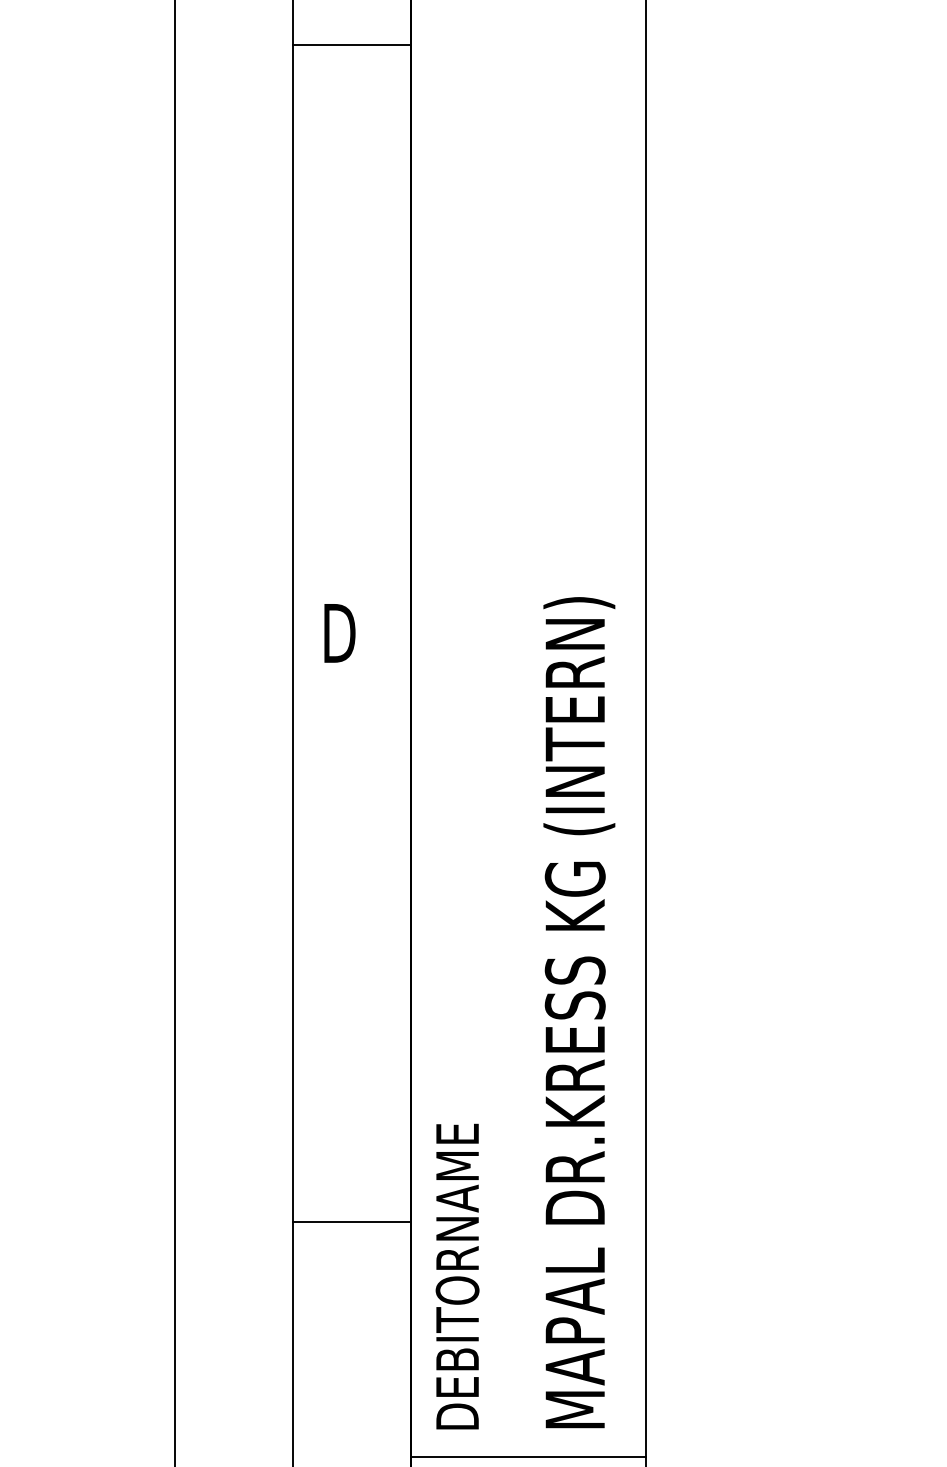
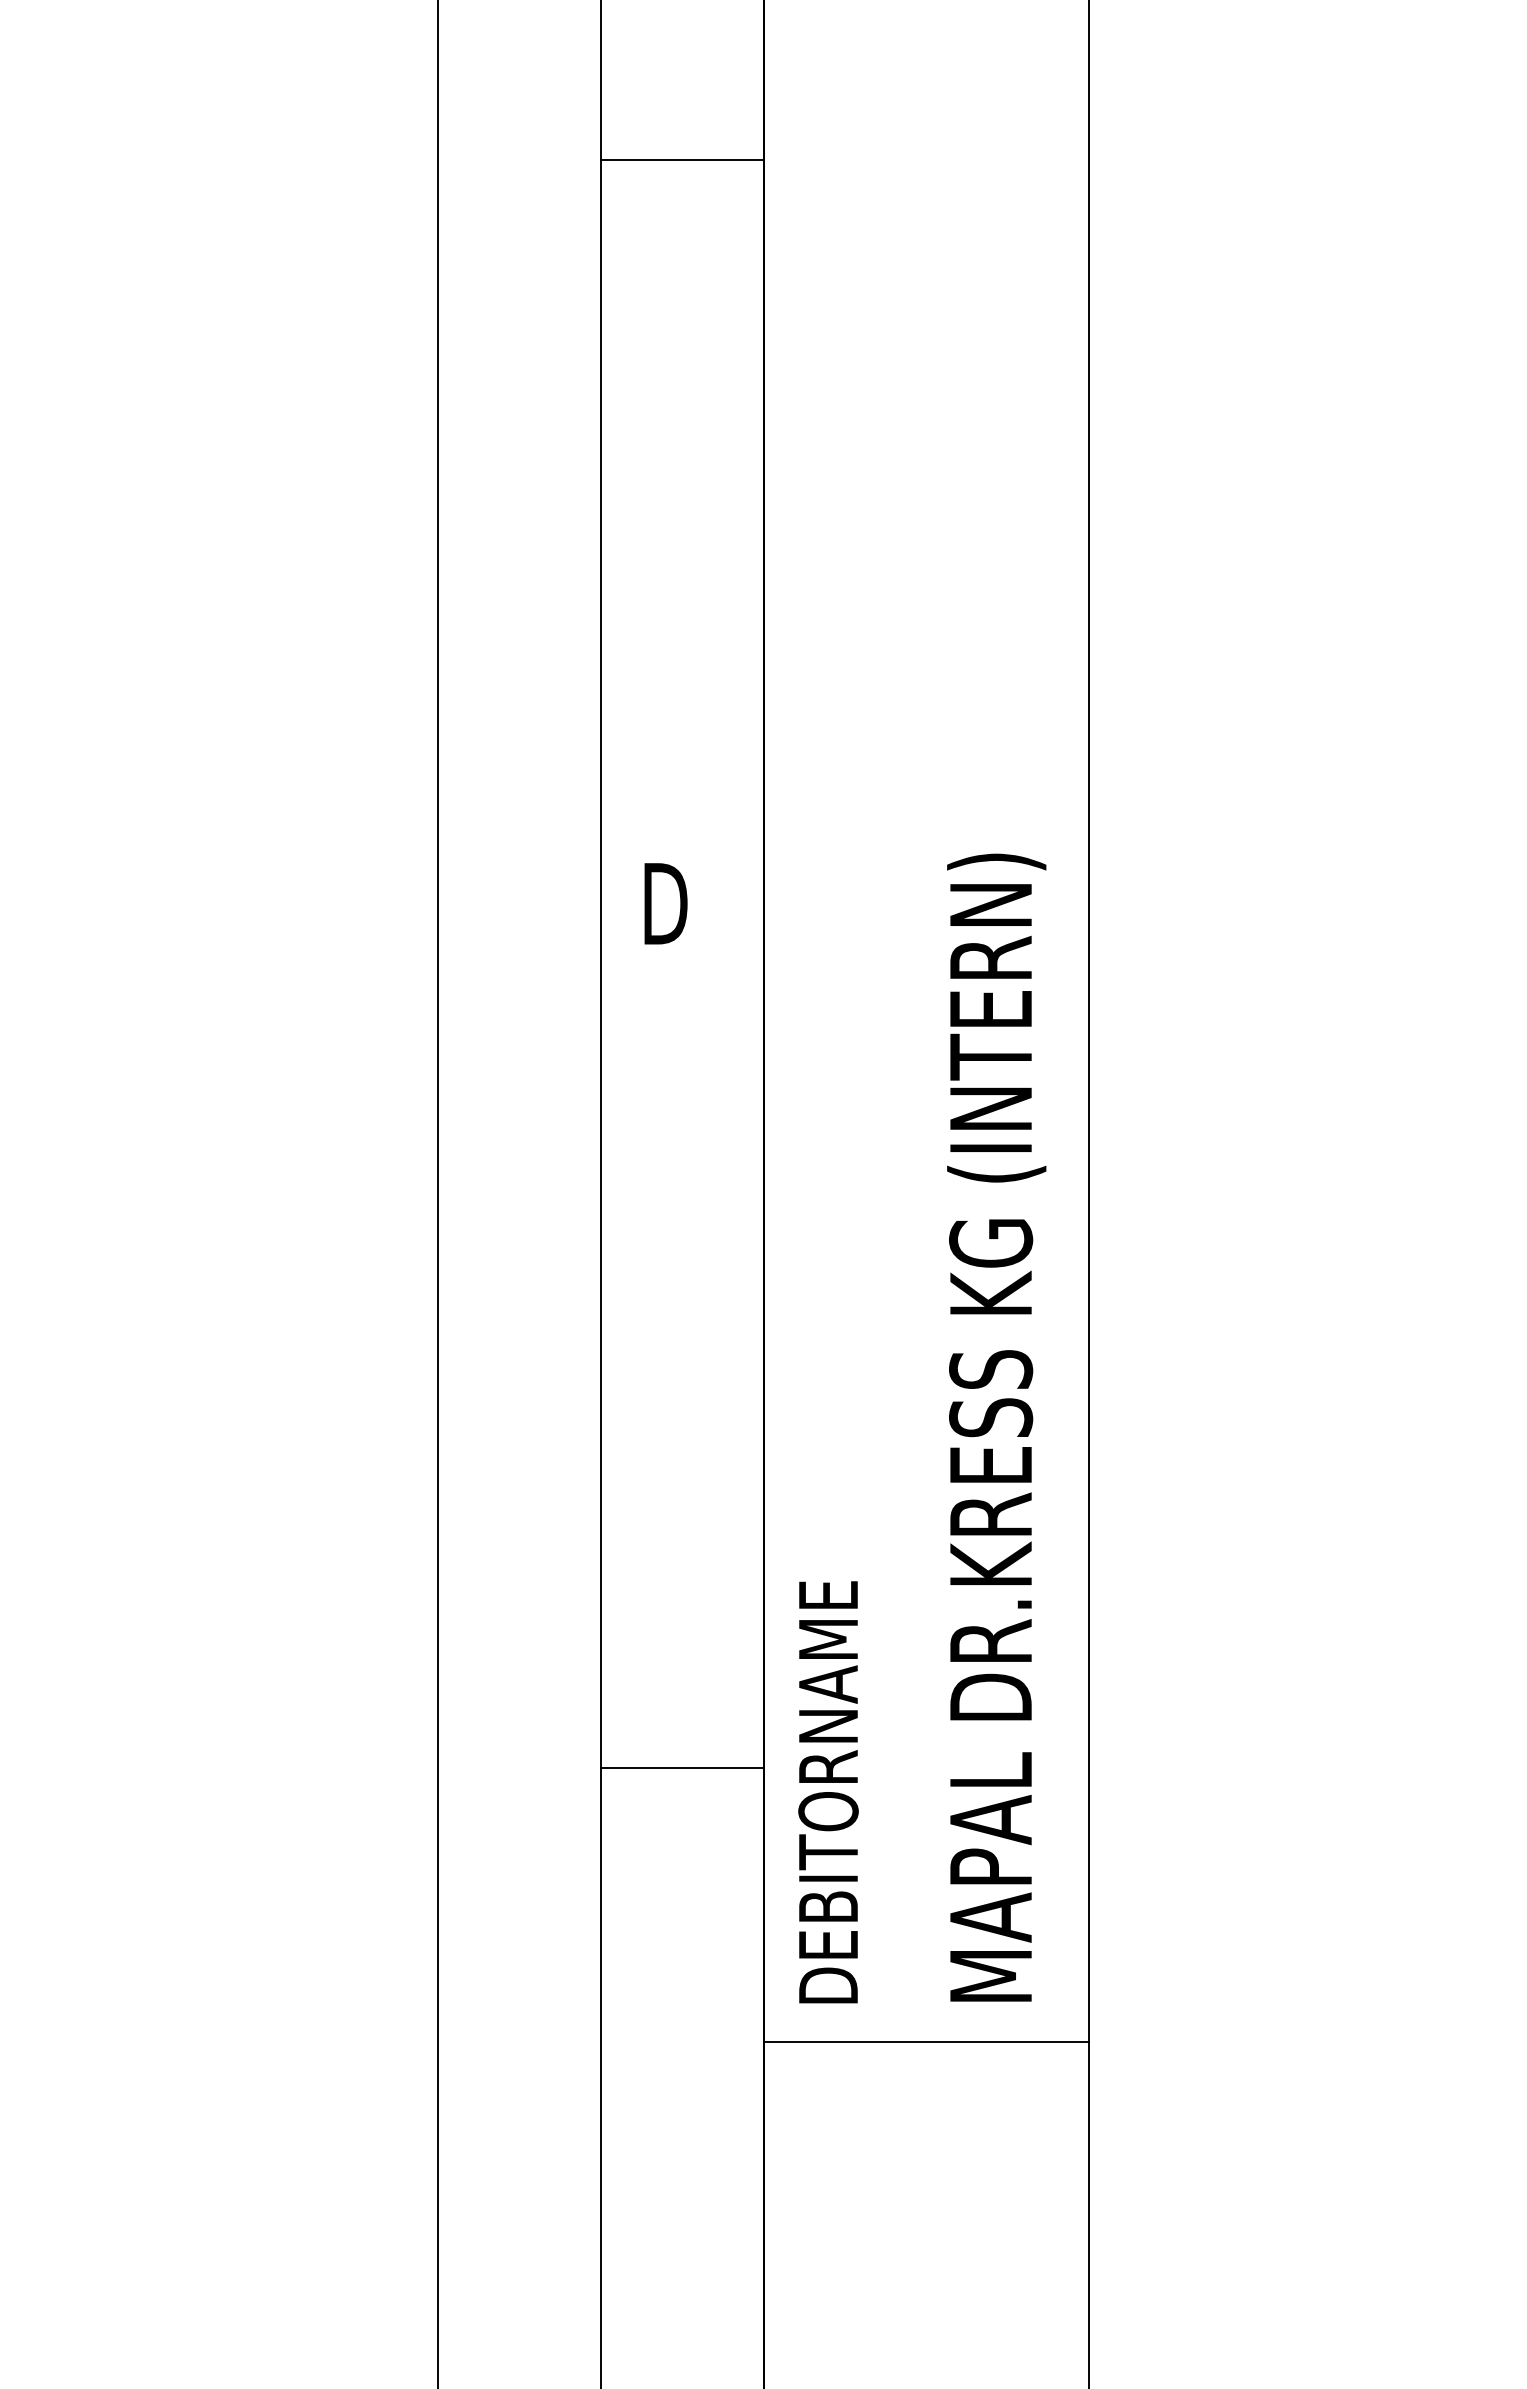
line: (351, 45) -> (681, 160), moved
line: (351, 1221) -> (681, 1767), moved

